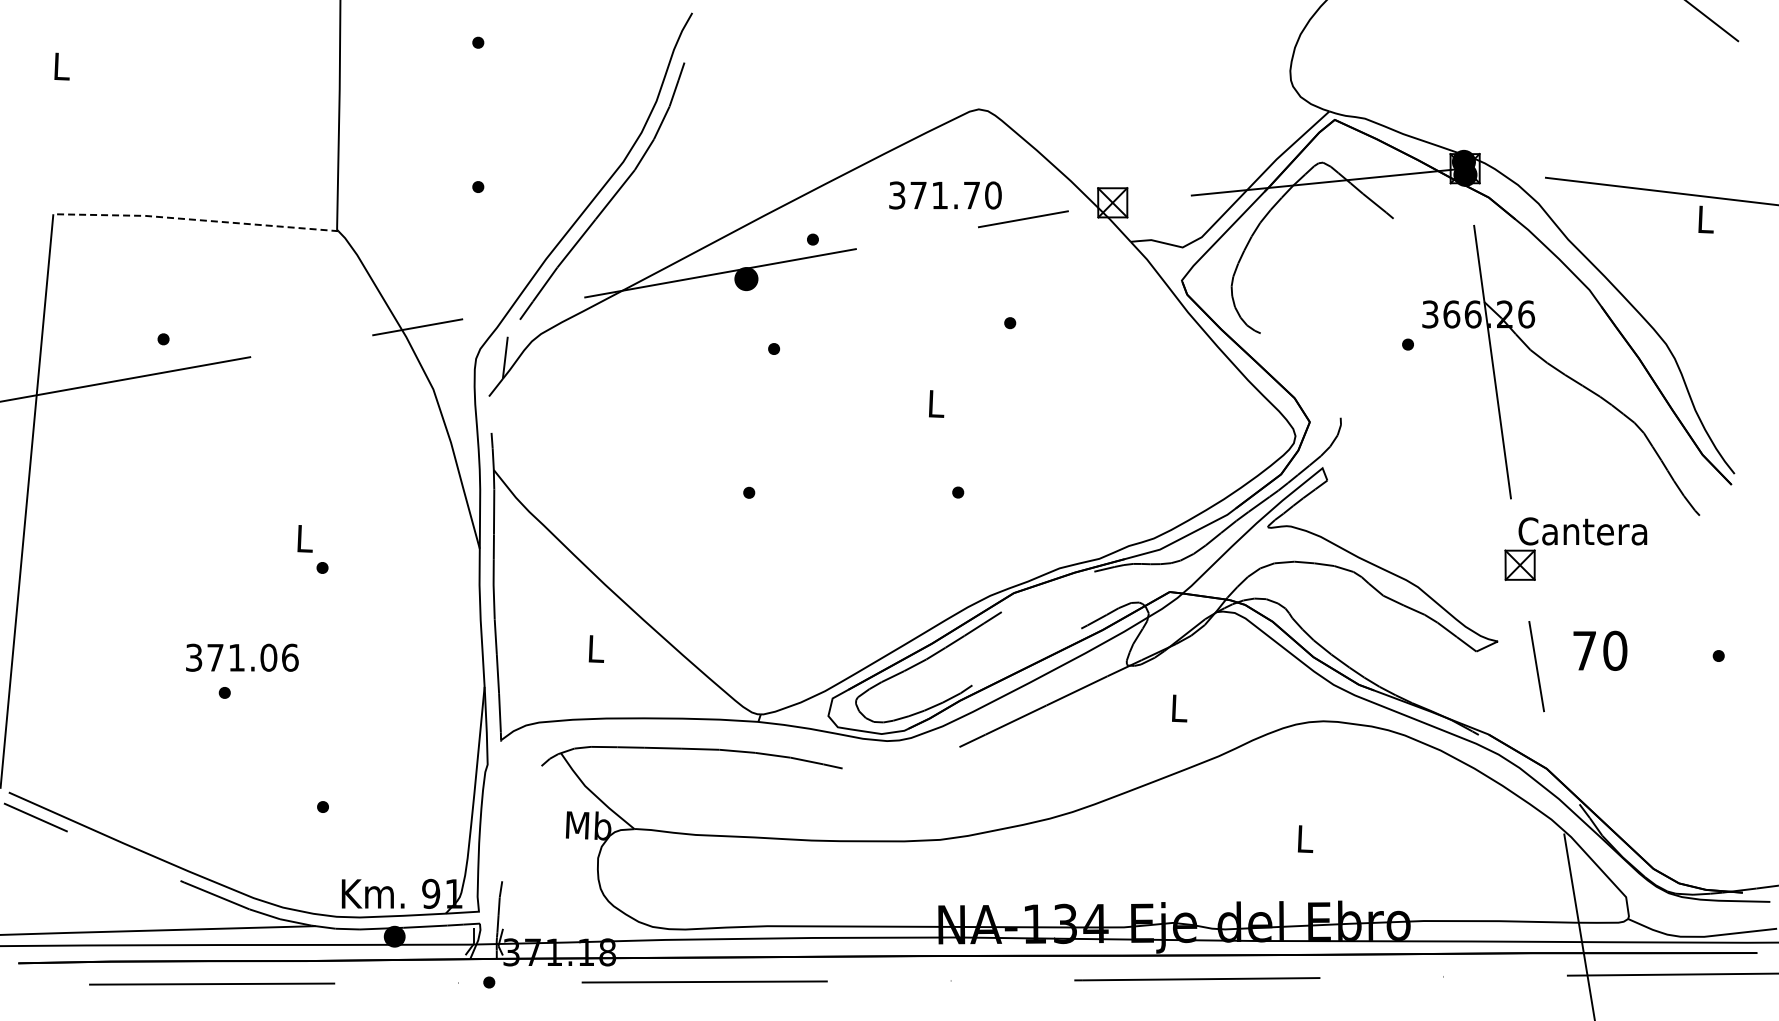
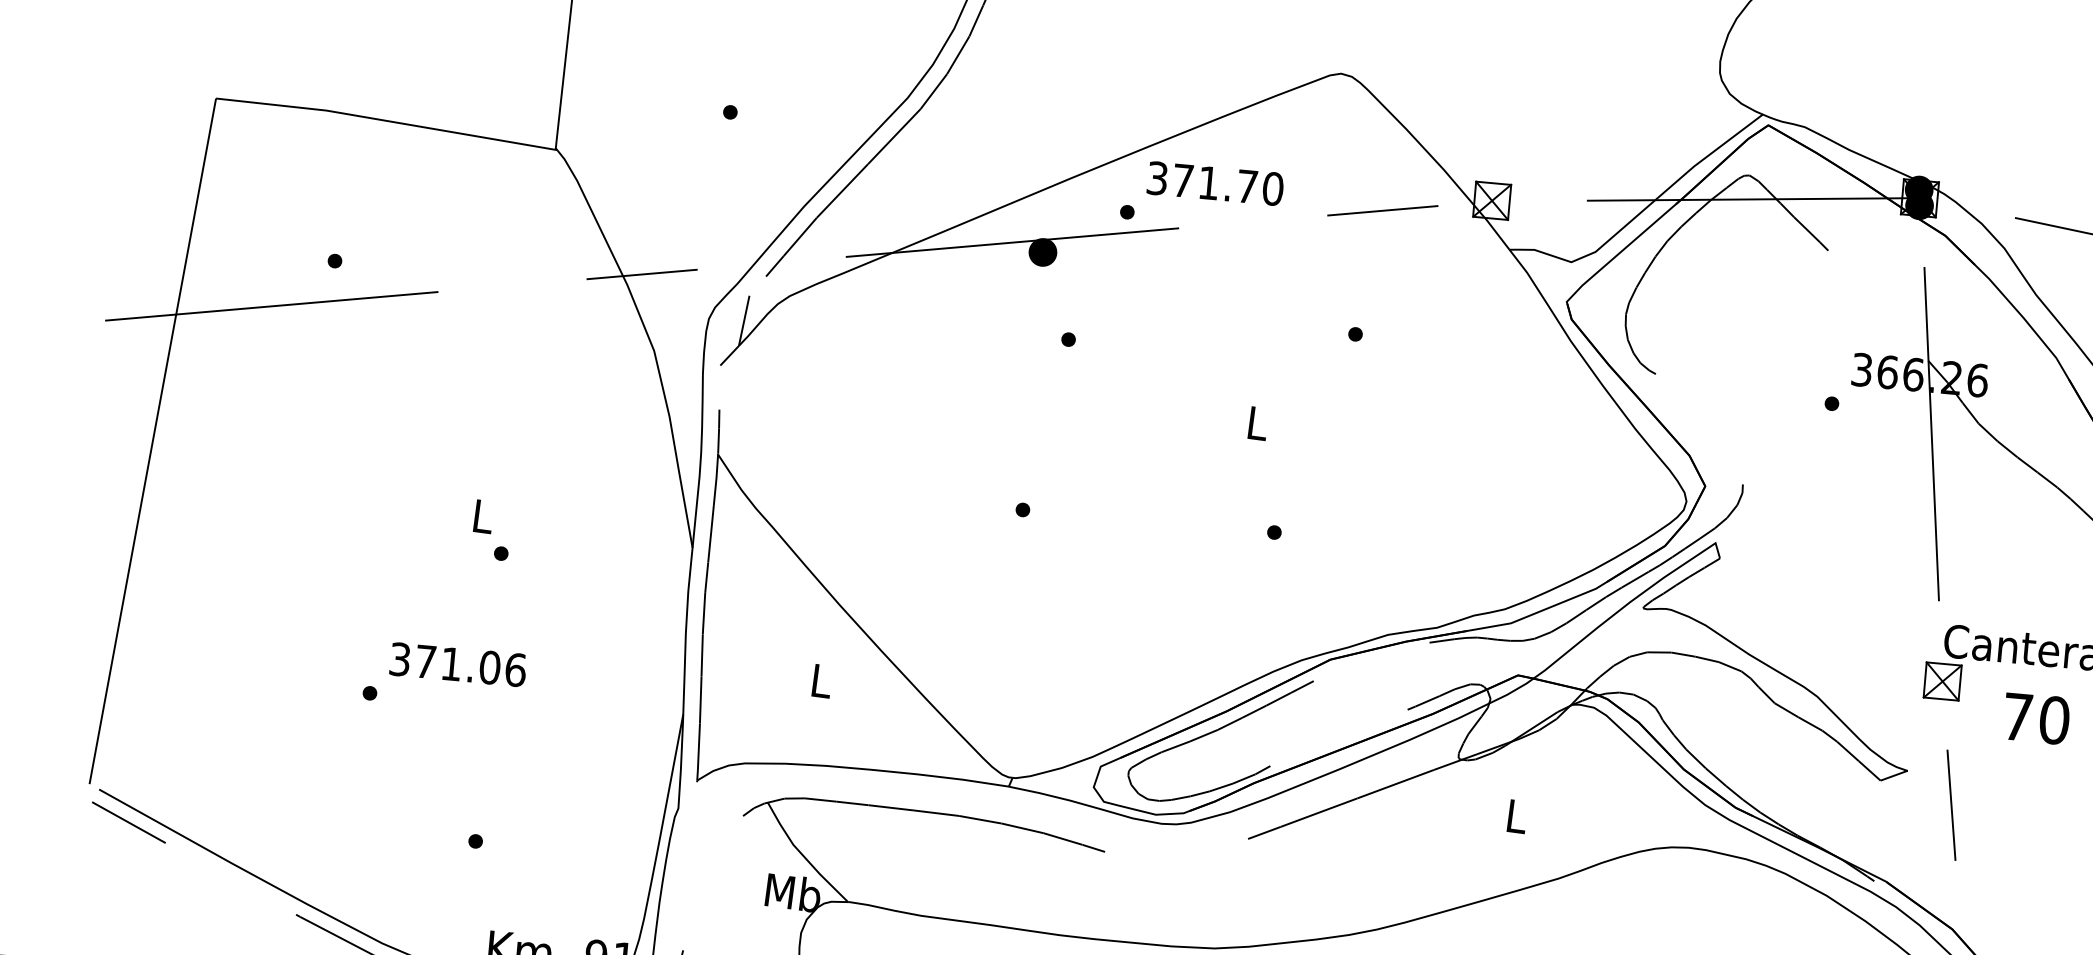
text: (945, 195) -> (1215, 183), moved
line: (195, 219) -> (386, 120), dashed -> solid
text: (1600, 650) -> (2036, 718), moved
text: (242, 657) -> (458, 664), moved

